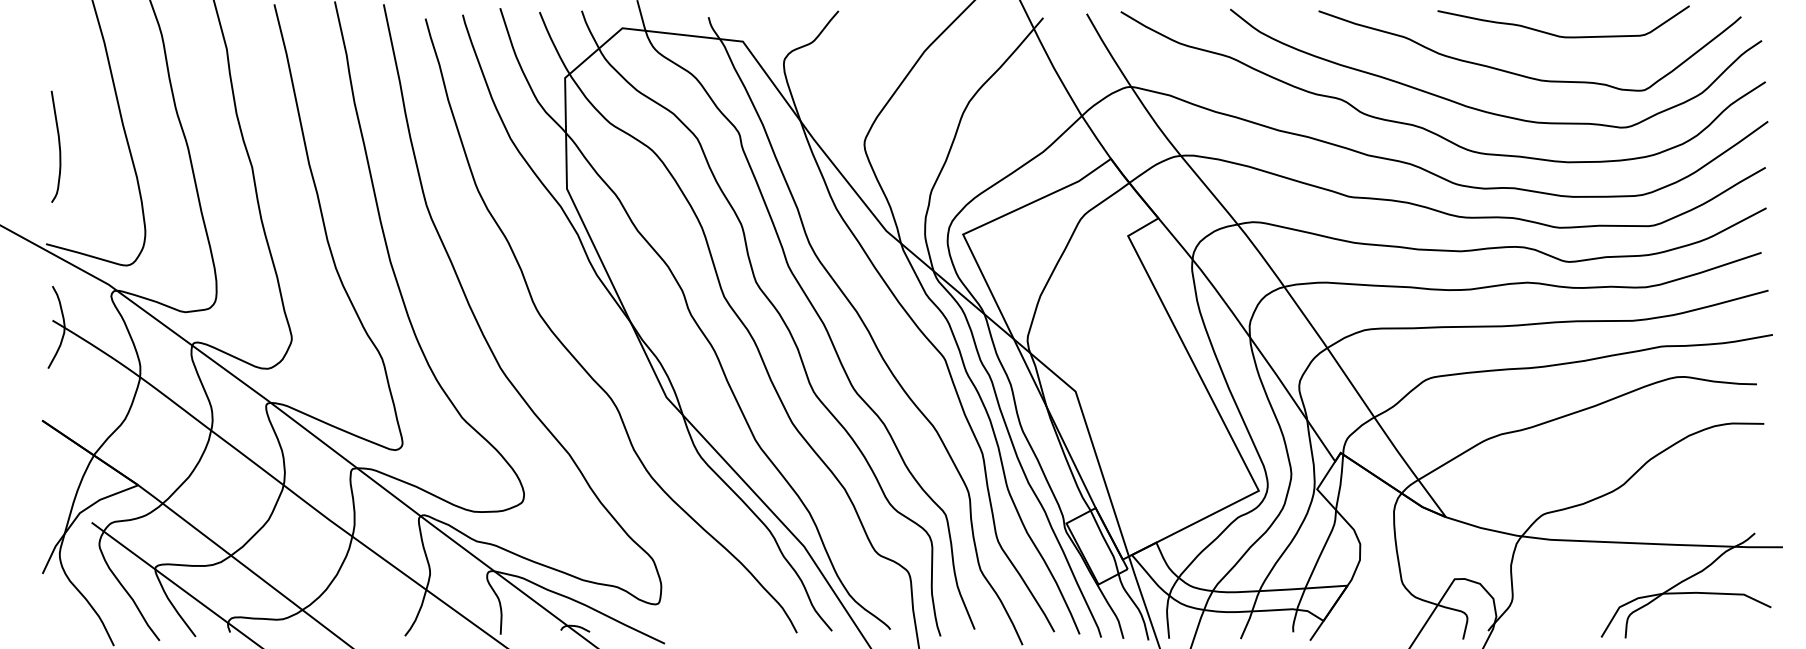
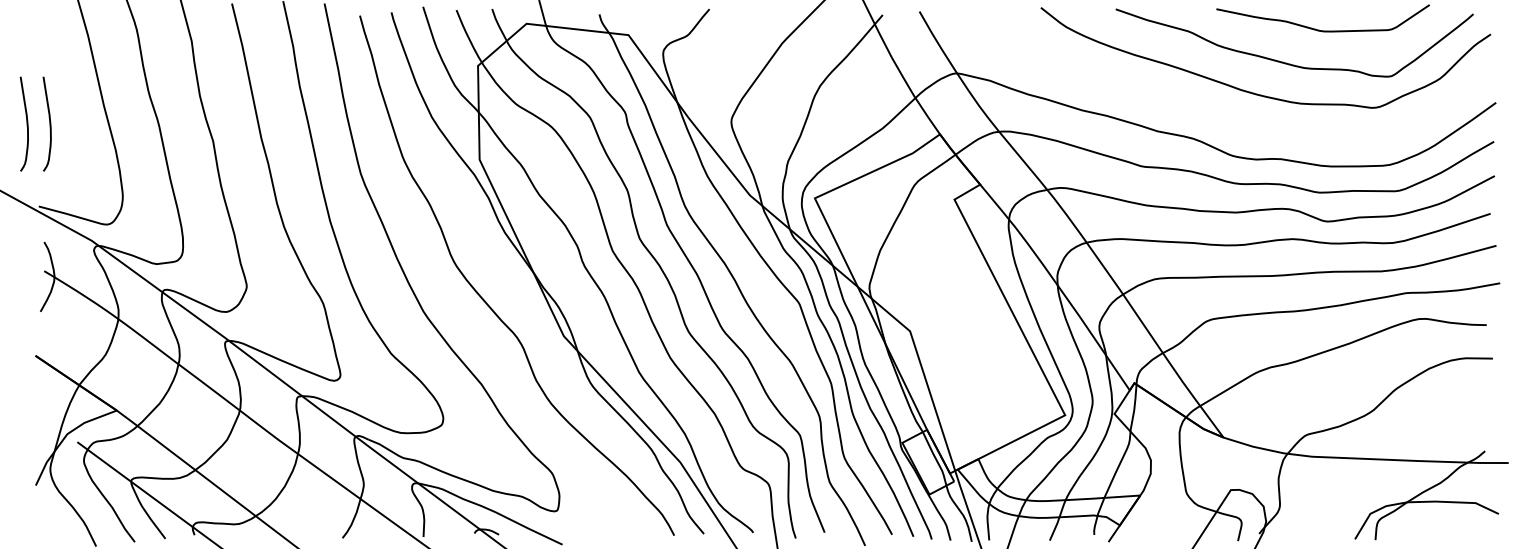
curve: (1426, 128) -> (1207, 108), removed
curve: (31, 146) -> (26, 123), added

